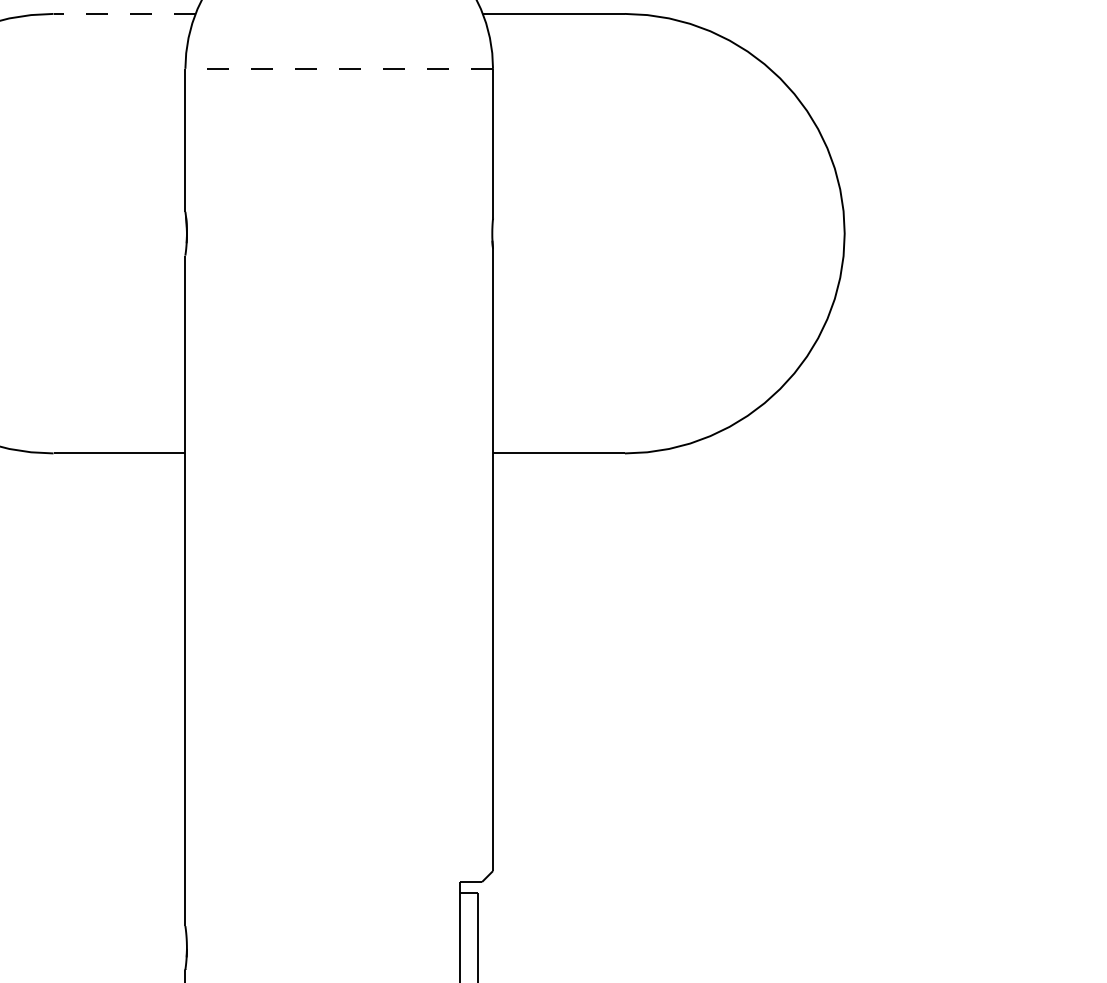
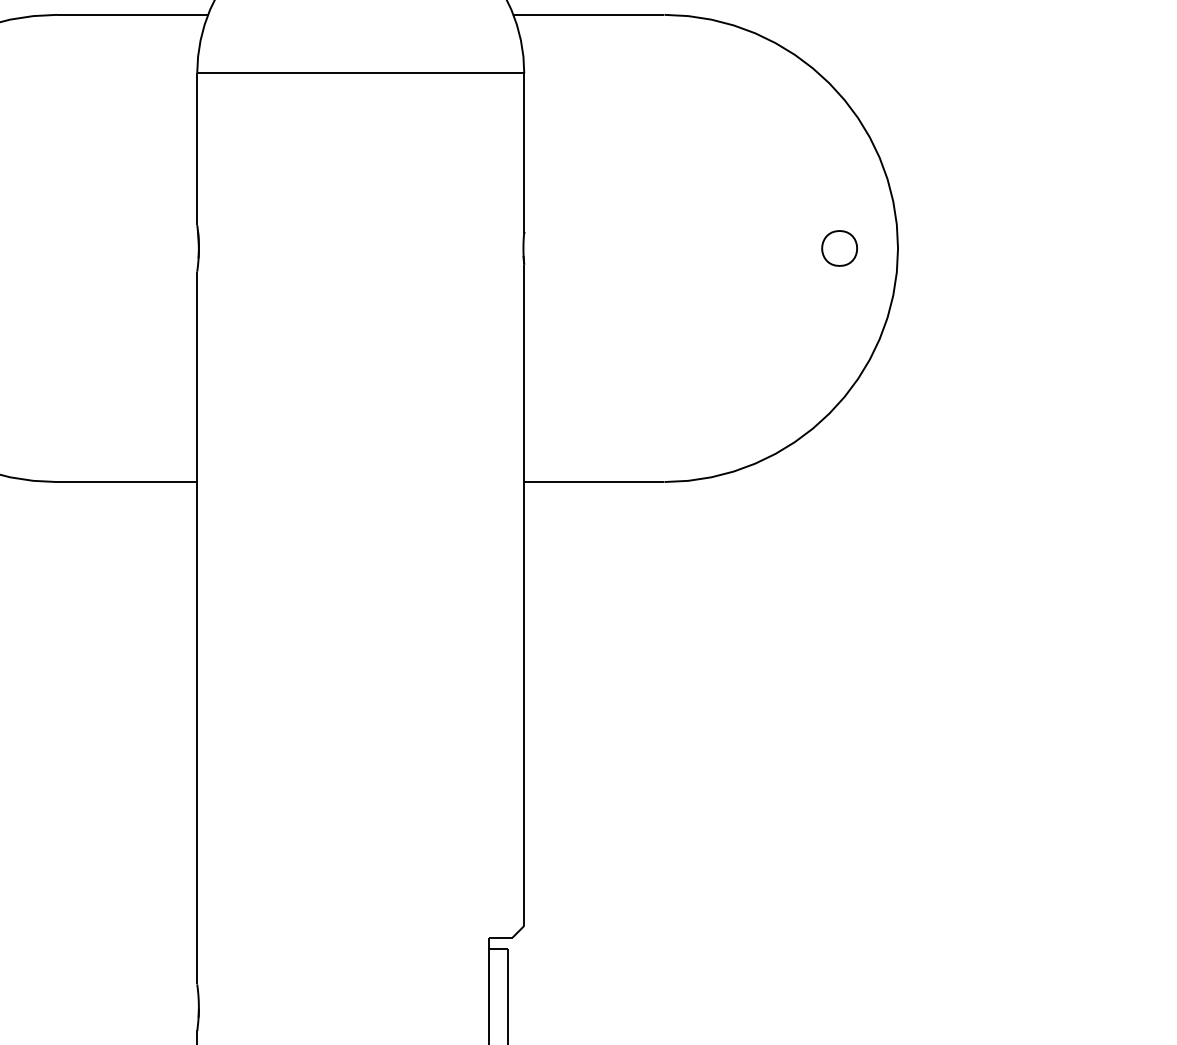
line: (124, 13) -> (132, 14), dashed -> solid
line: (338, 69) -> (360, 73), dashed -> solid
part: (789, 233) -> (839, 248), added

